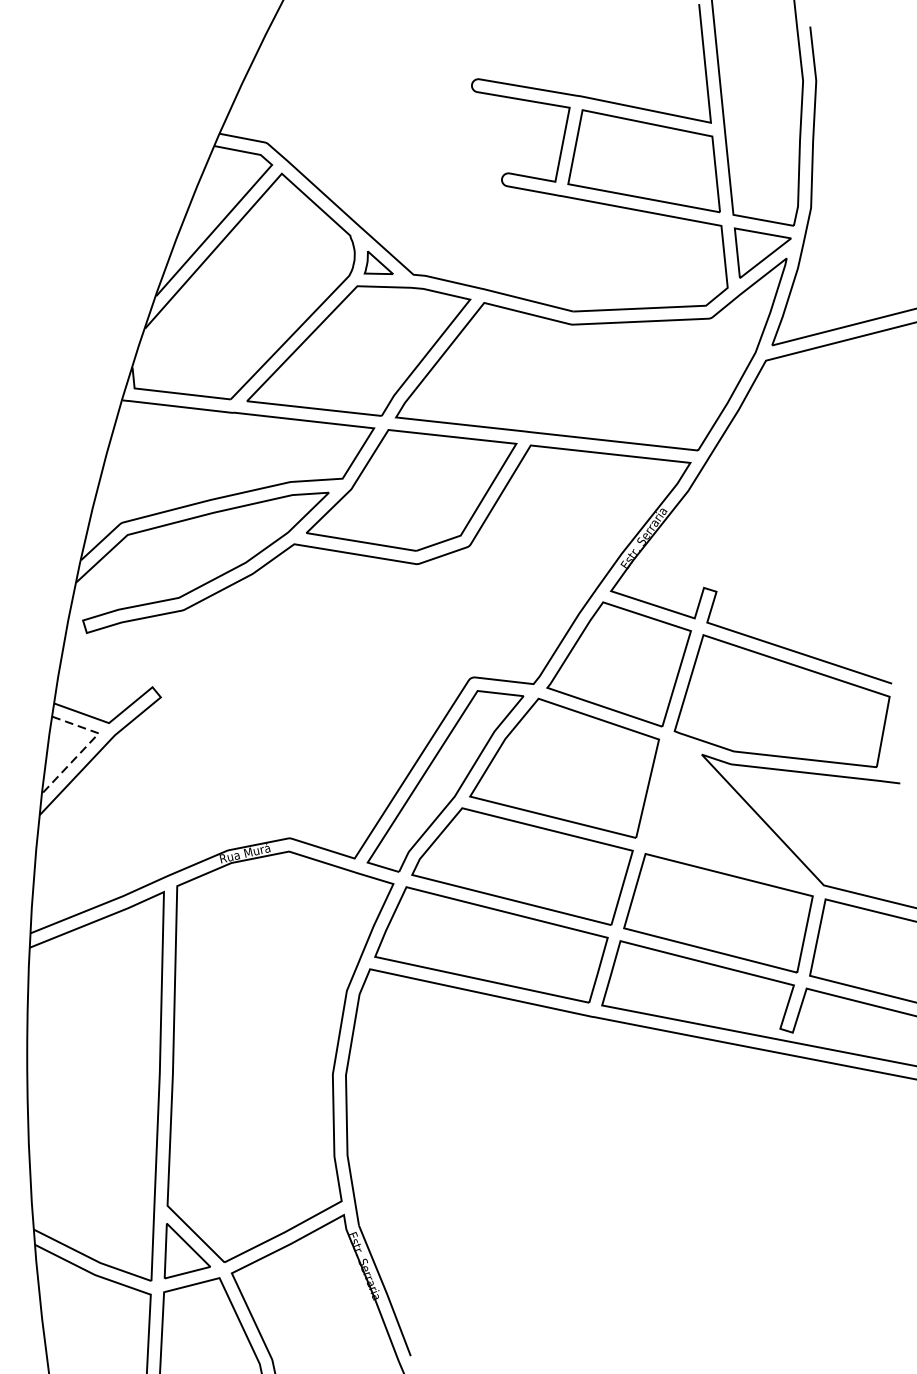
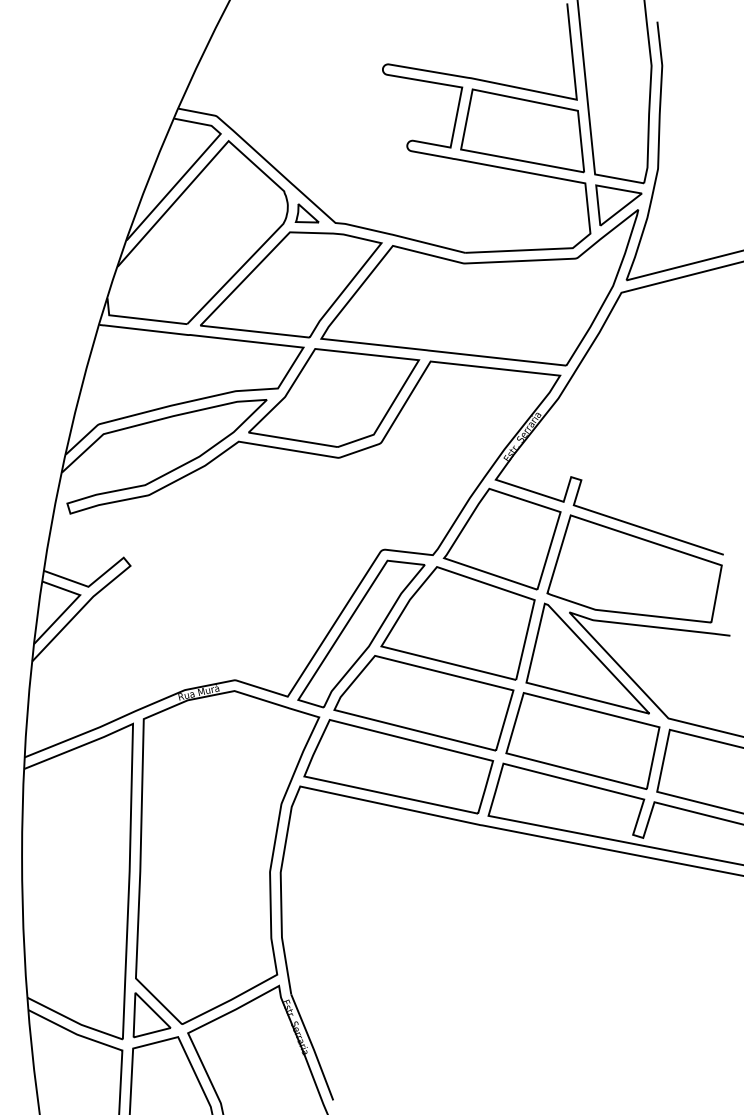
line: (88, 744) -> (71, 604), dashed -> solid
part: (724, 811) -> (587, 658), added

